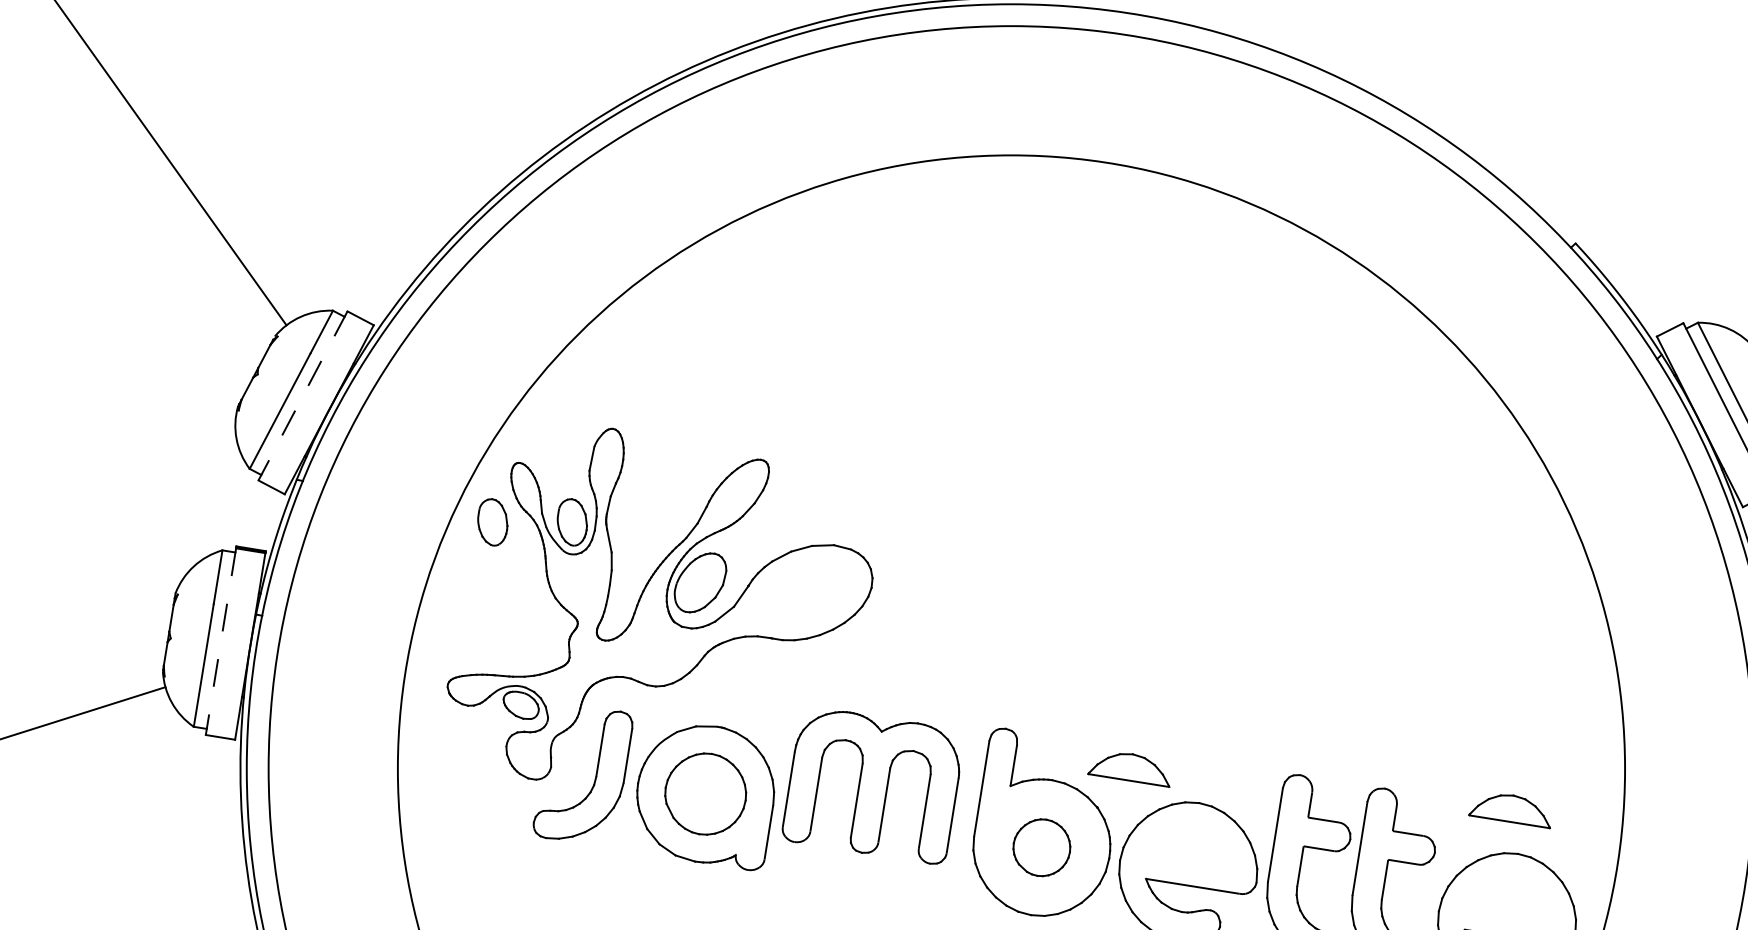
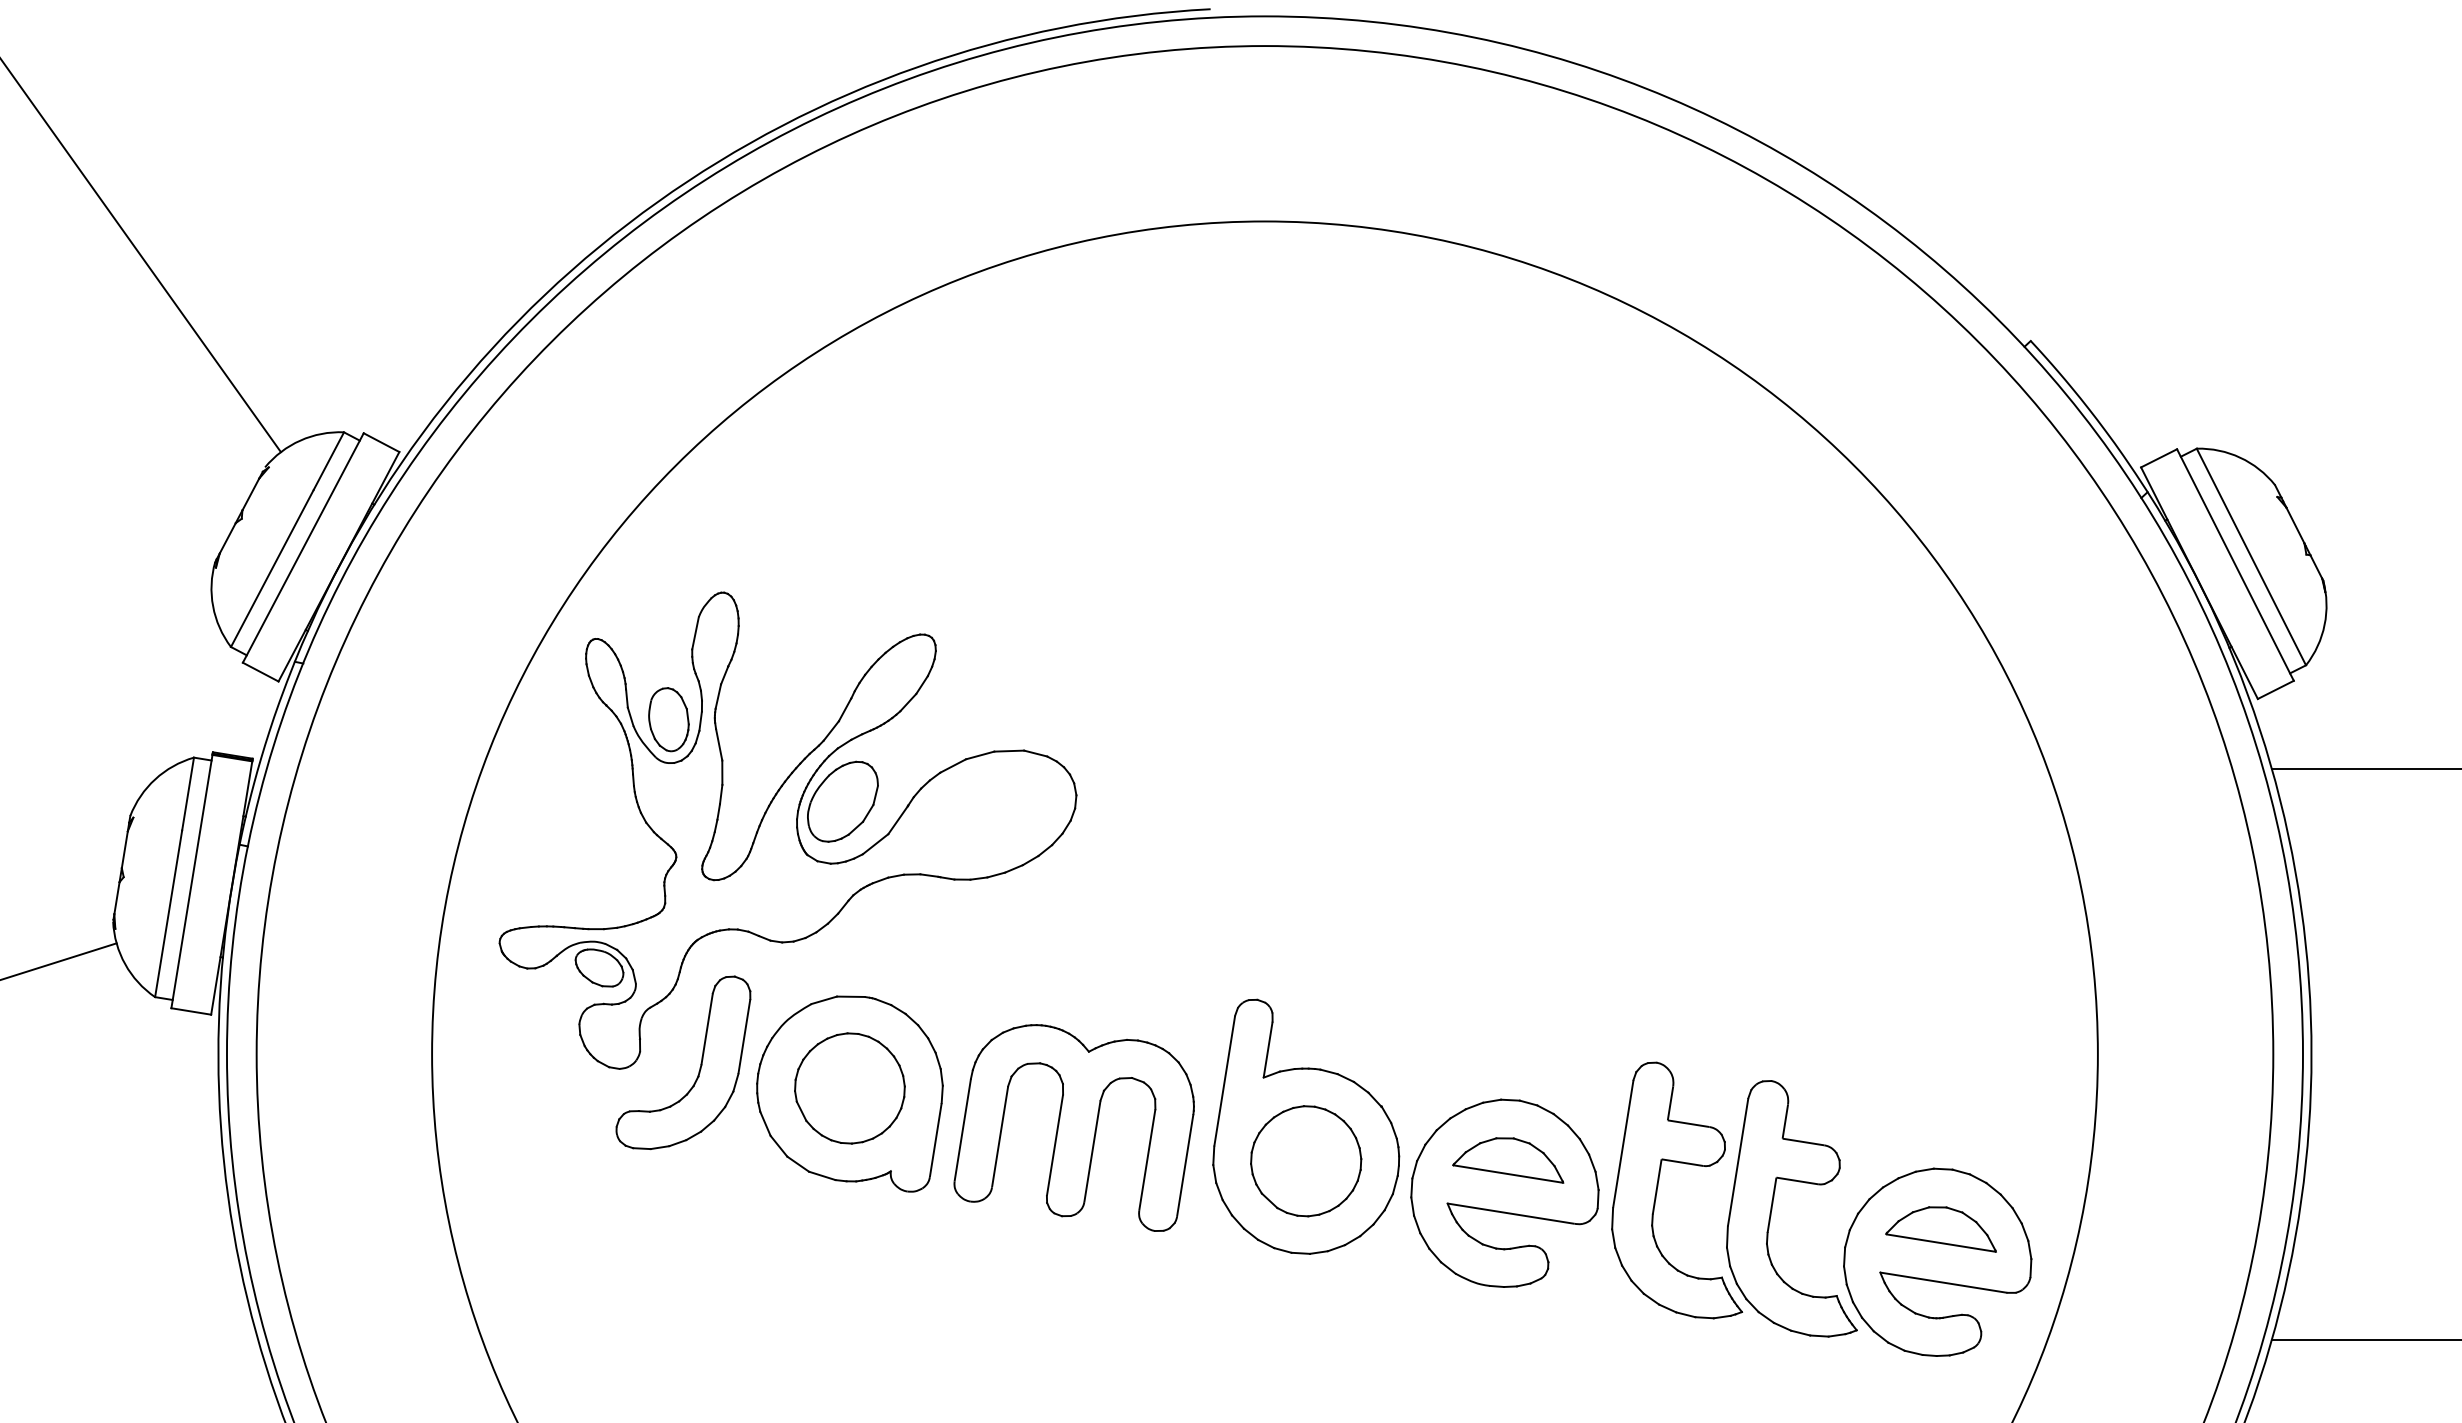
line: (303, 395) -> (303, 547), dashed -> solid
part: (492, 522) -> (560, 719), removed
line: (220, 642) -> (191, 882), dashed -> solid
part: (1128, 770) -> (1508, 1160), moved
part: (870, 787) -> (1073, 1127), moved
part: (1509, 811) -> (1940, 1229), moved
part: (1042, 847) -> (1306, 1161), size x1.43

